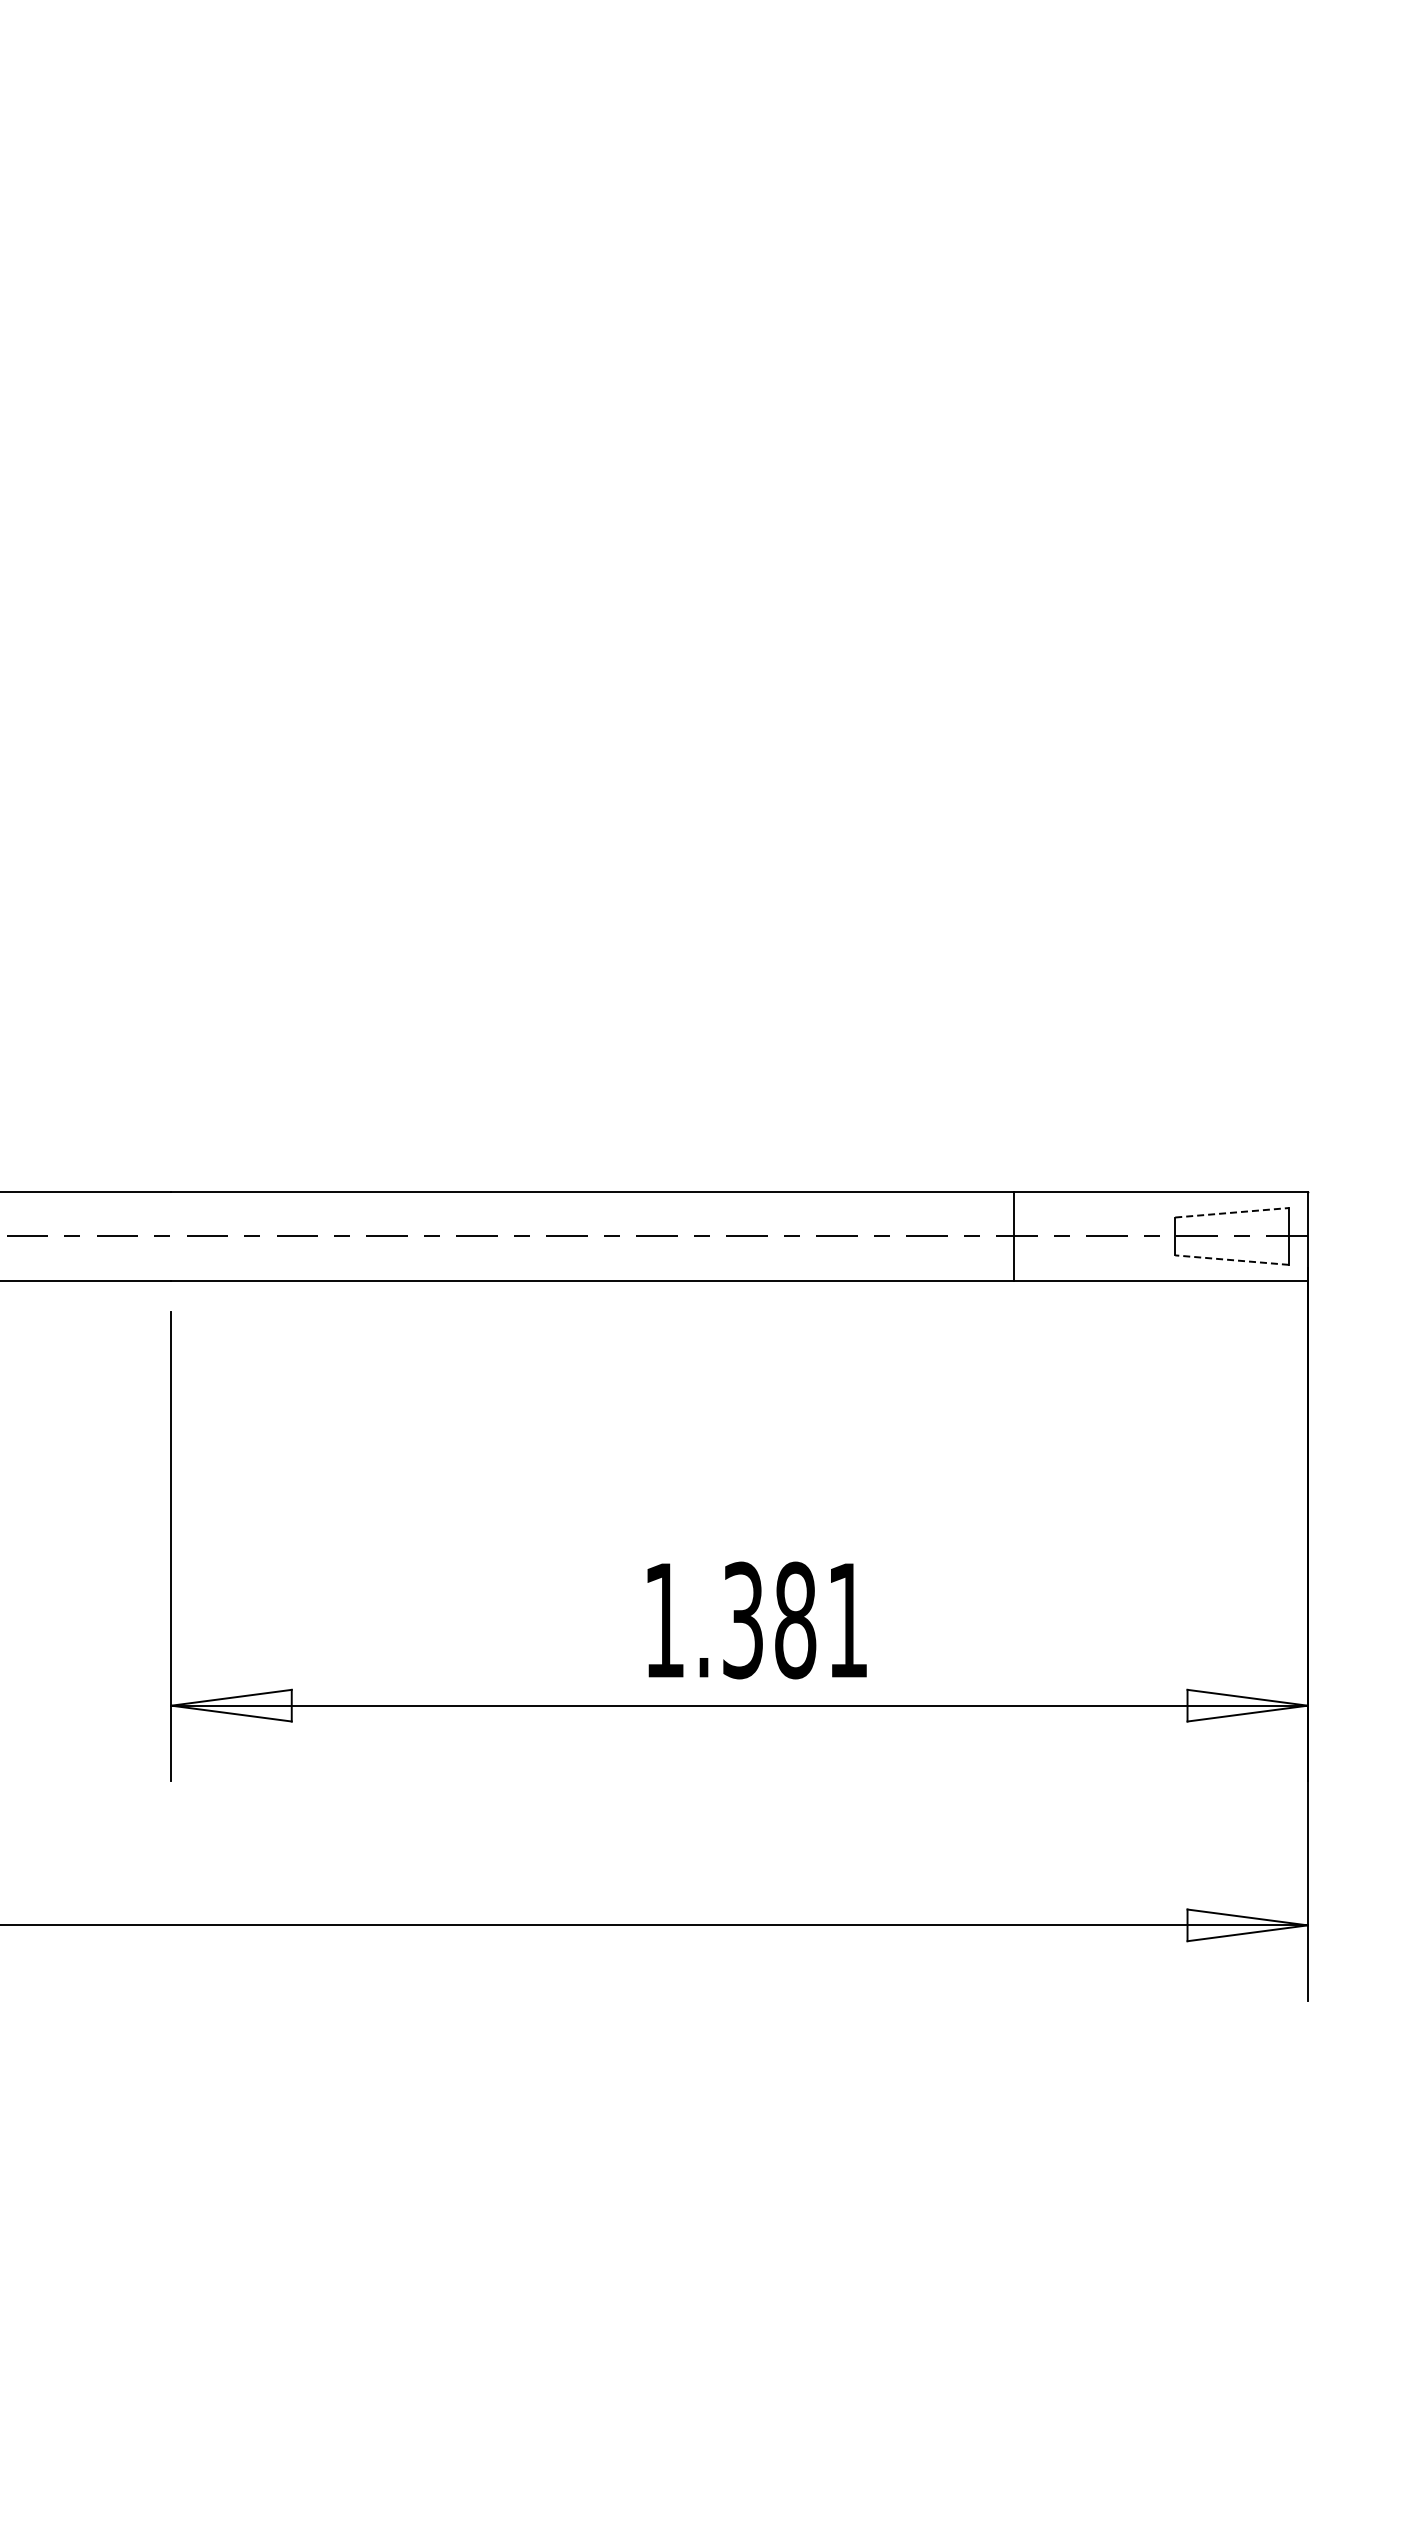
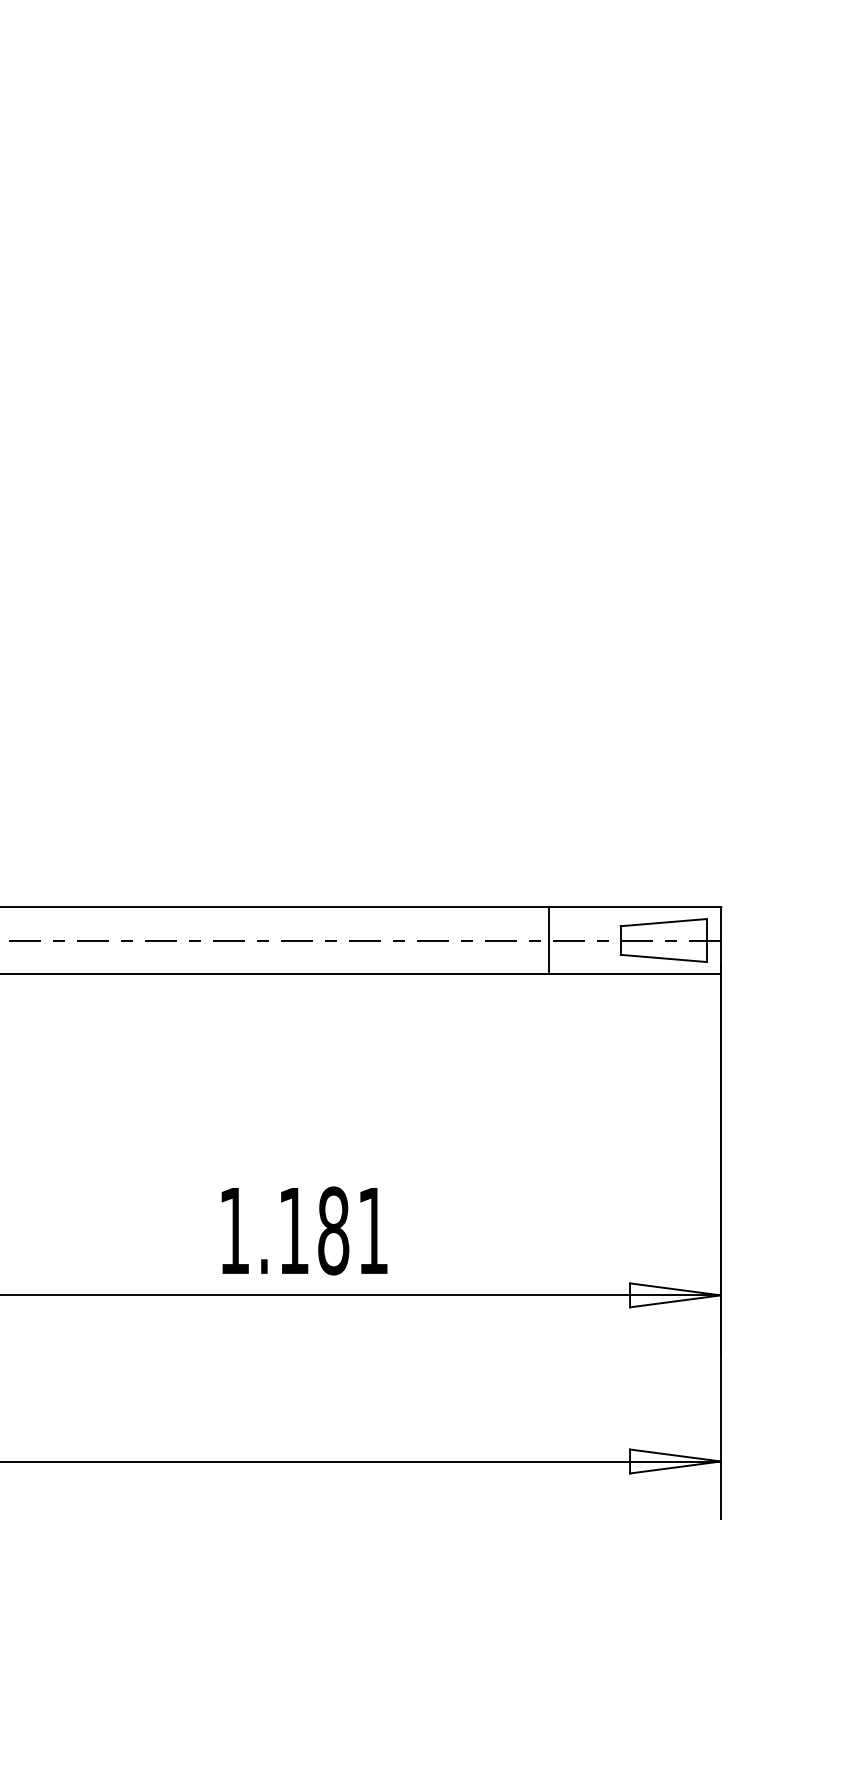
line: (1232, 1212) -> (664, 922), dashed -> solid
line: (1014, 1235) -> (549, 939), moved
line: (1231, 1260) -> (663, 958), dashed -> solid
text: (742, 1620) -> (293, 1230), 1.381 -> 1.181

